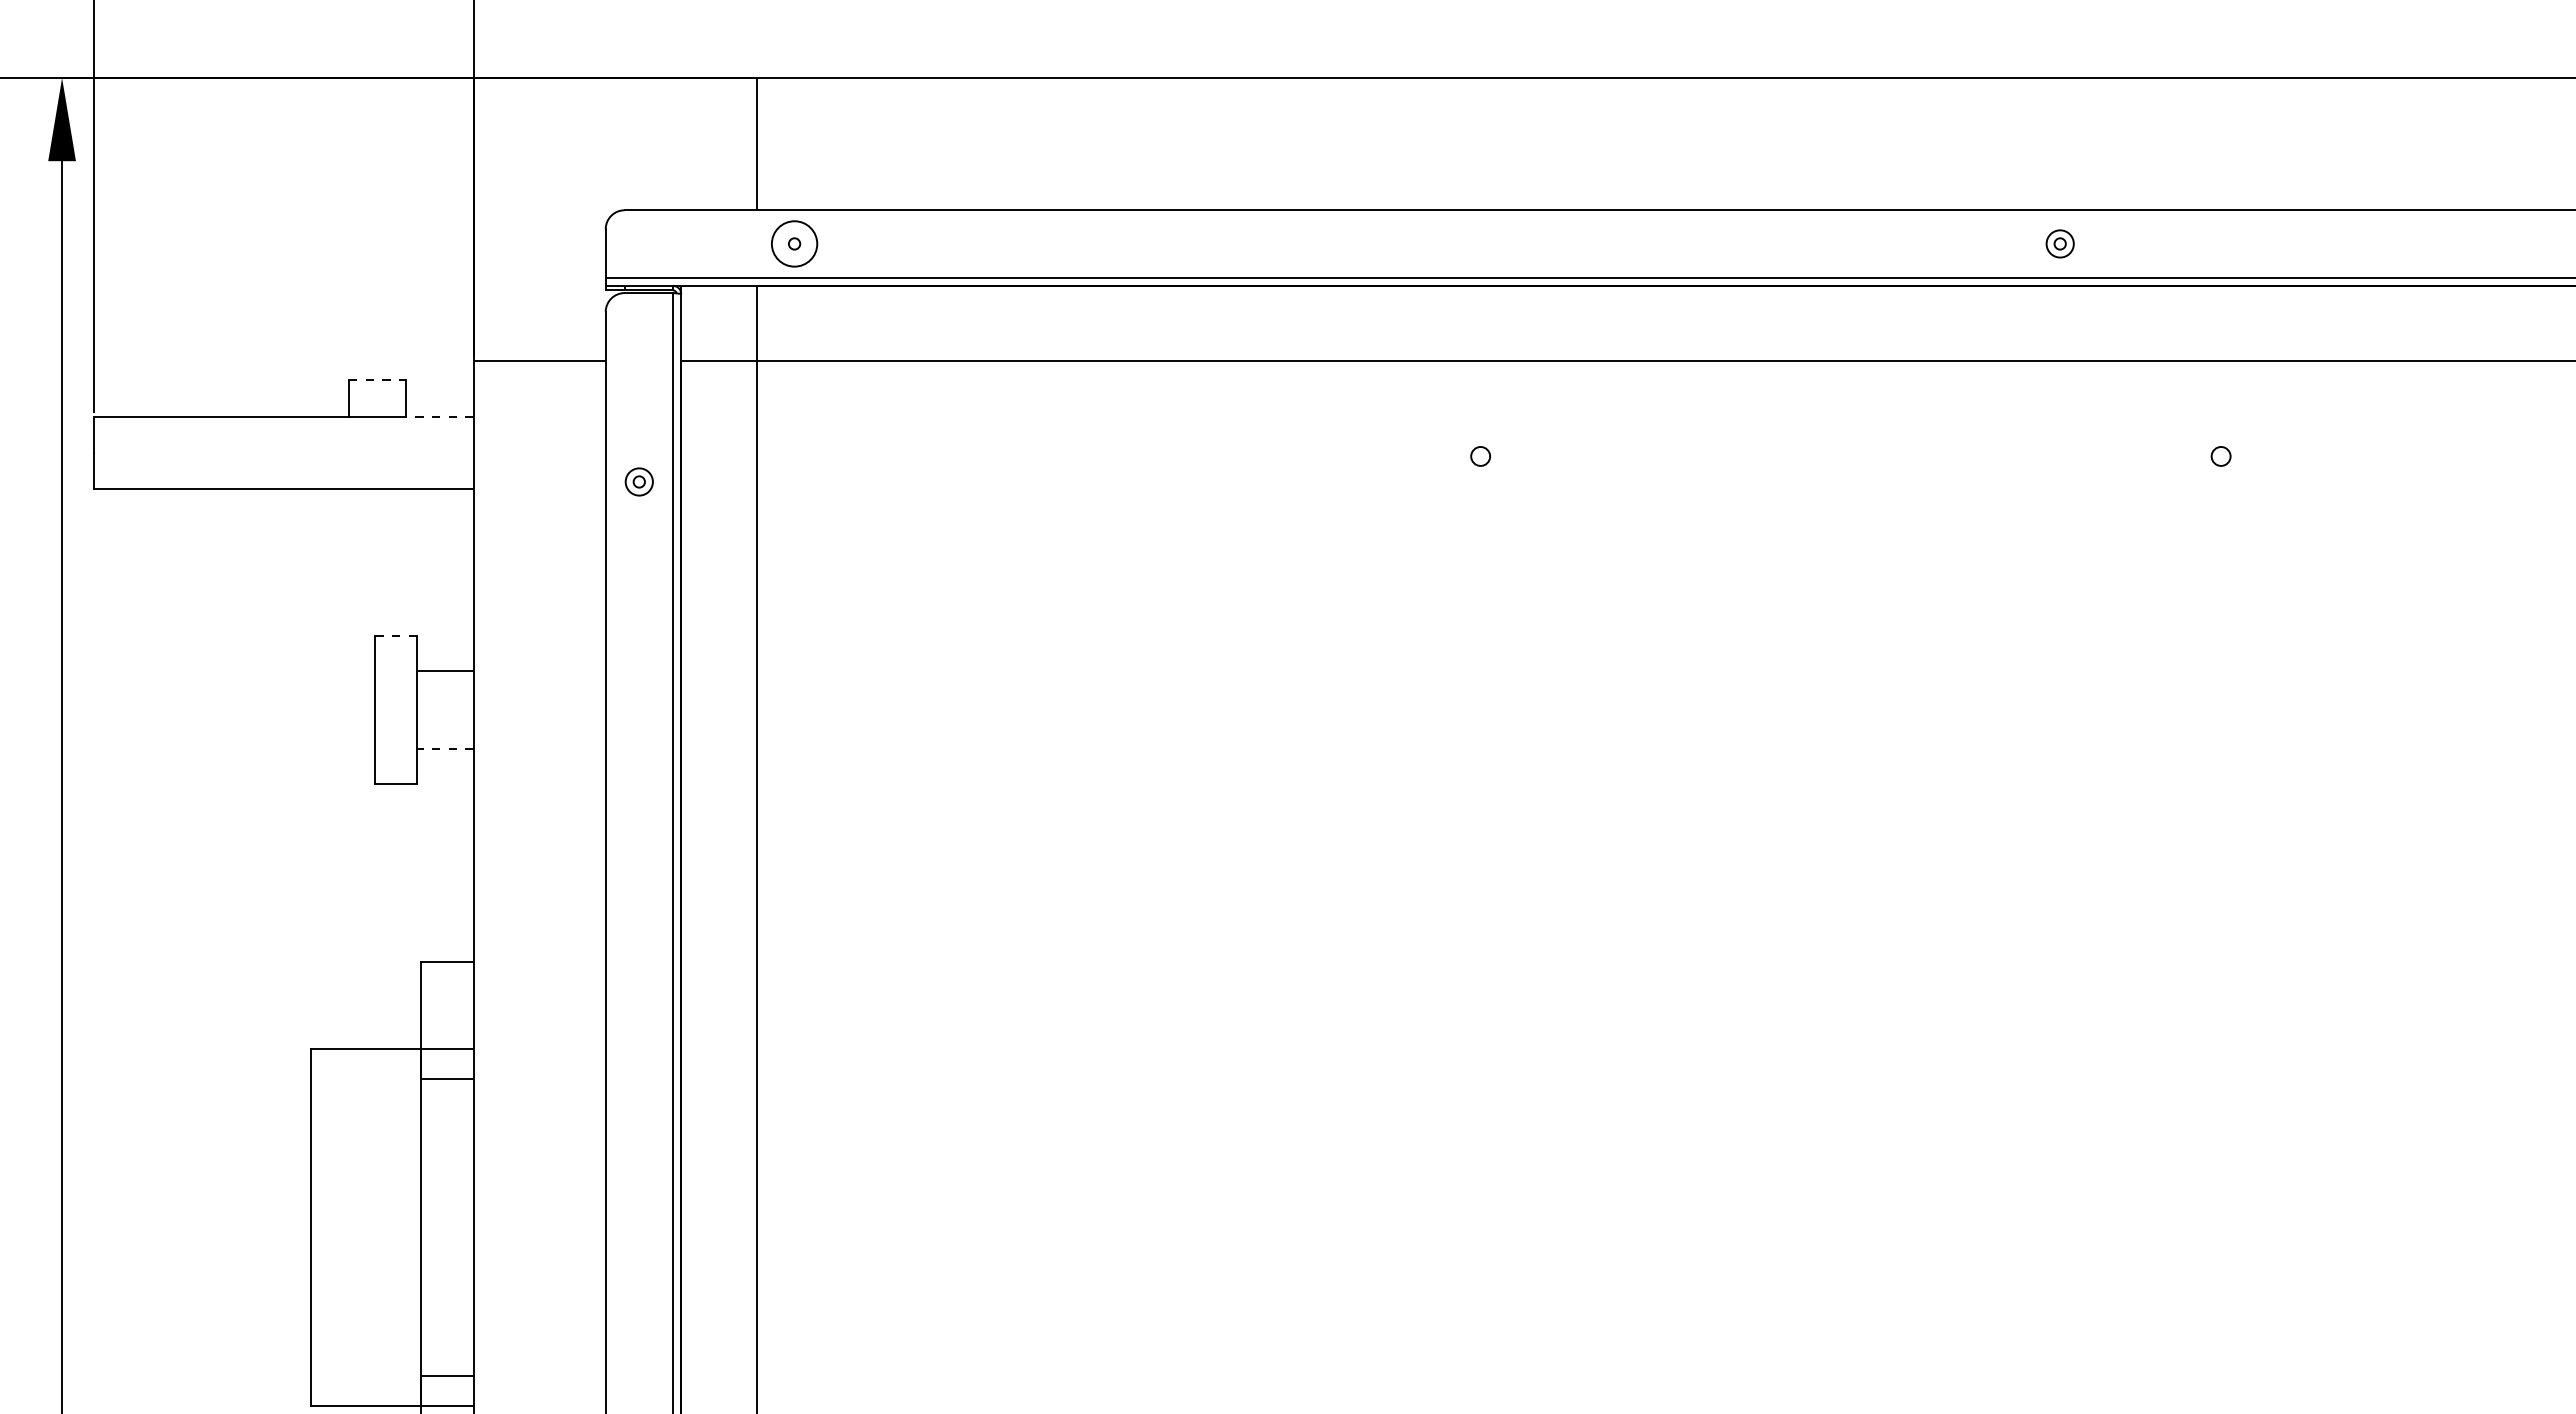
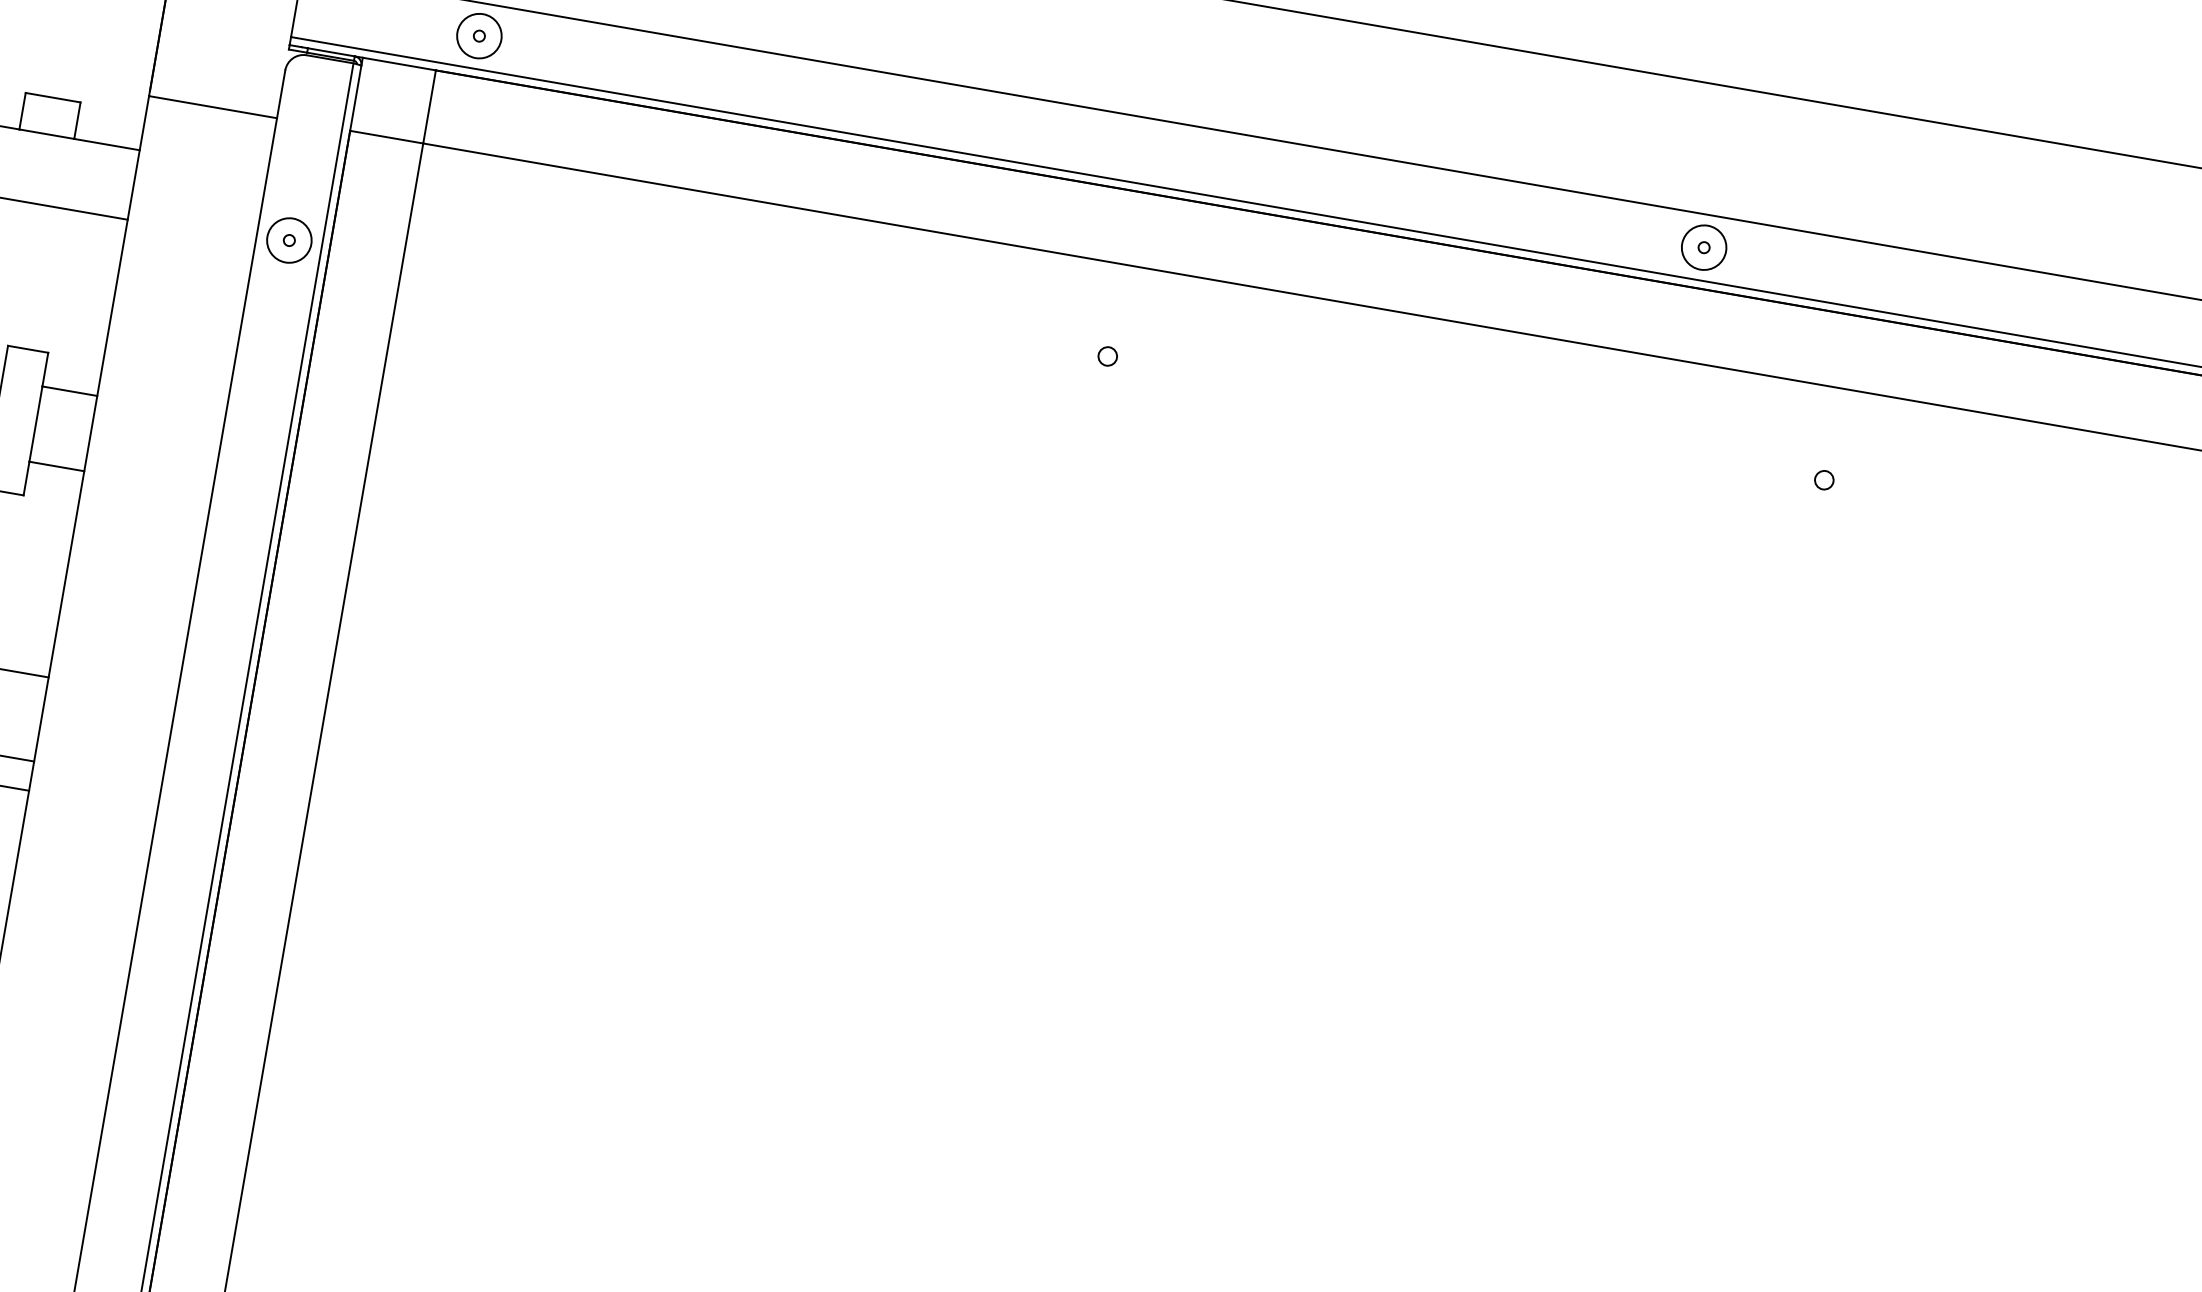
circle: (2059, 243) -> (1703, 247), size x1.67
line: (378, 379) -> (54, 97), dashed -> solid
line: (439, 417) -> (106, 144), dashed -> solid
circle: (639, 481) -> (289, 240), size x1.67
line: (396, 636) -> (28, 349), dashed -> solid
line: (444, 749) -> (56, 466), dashed -> solid

